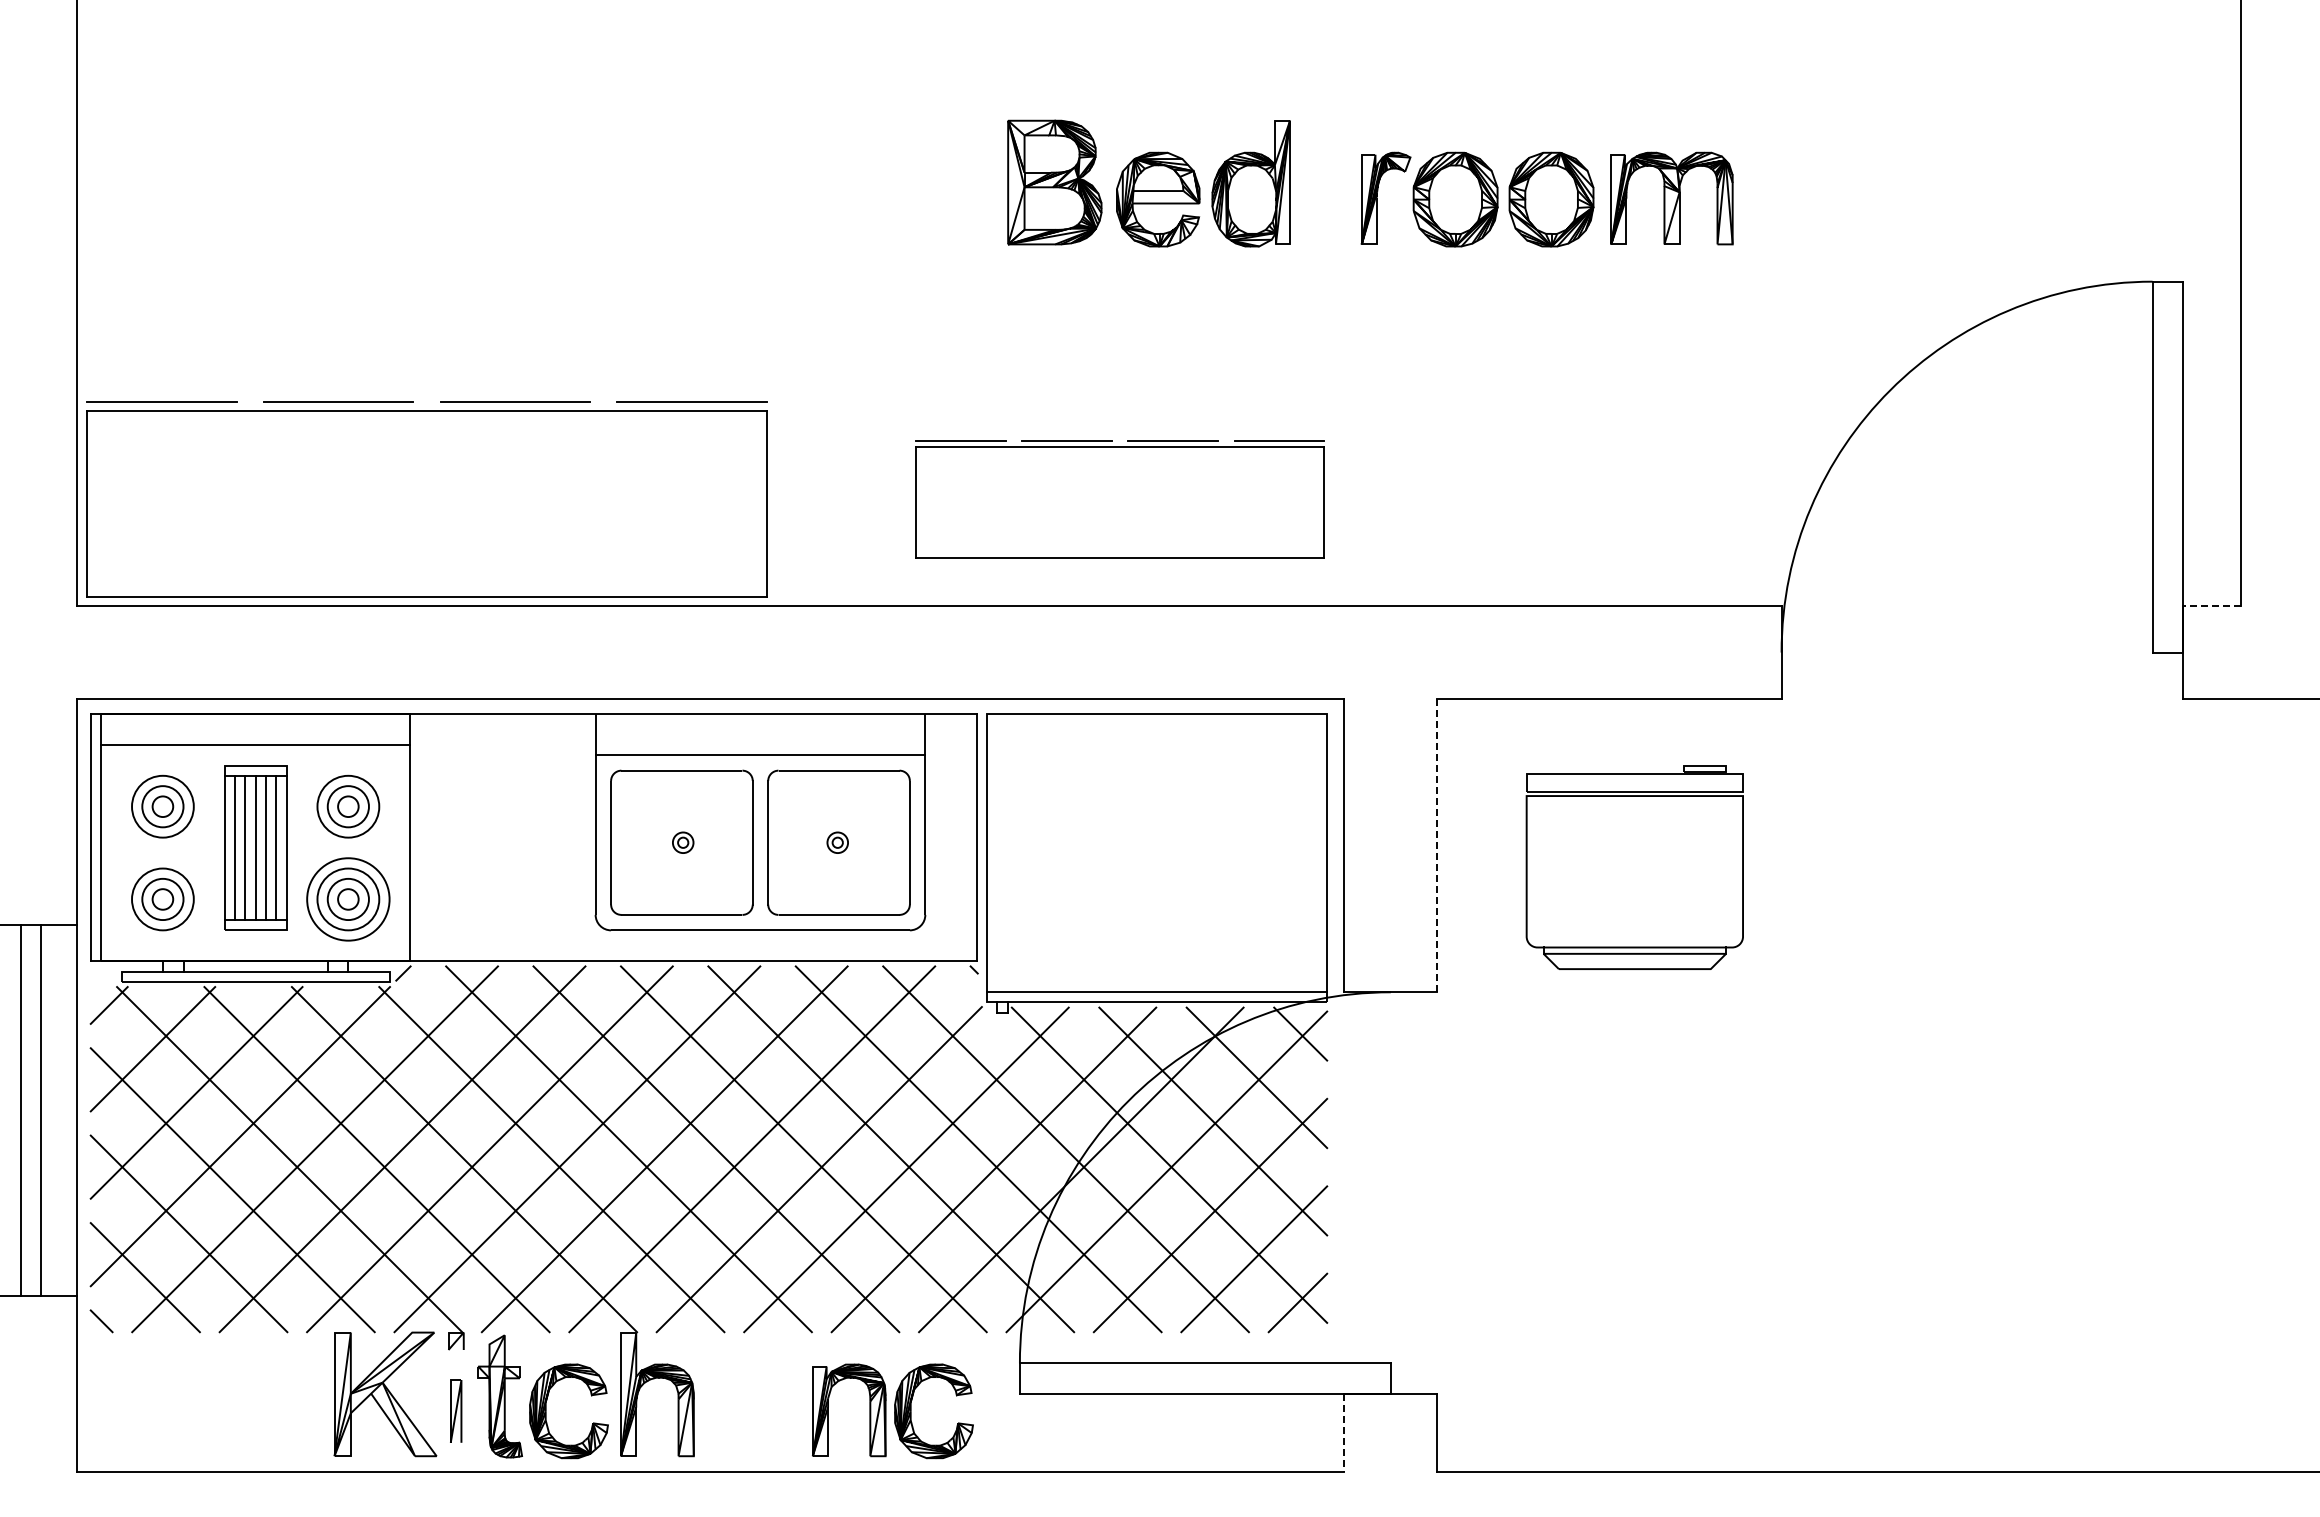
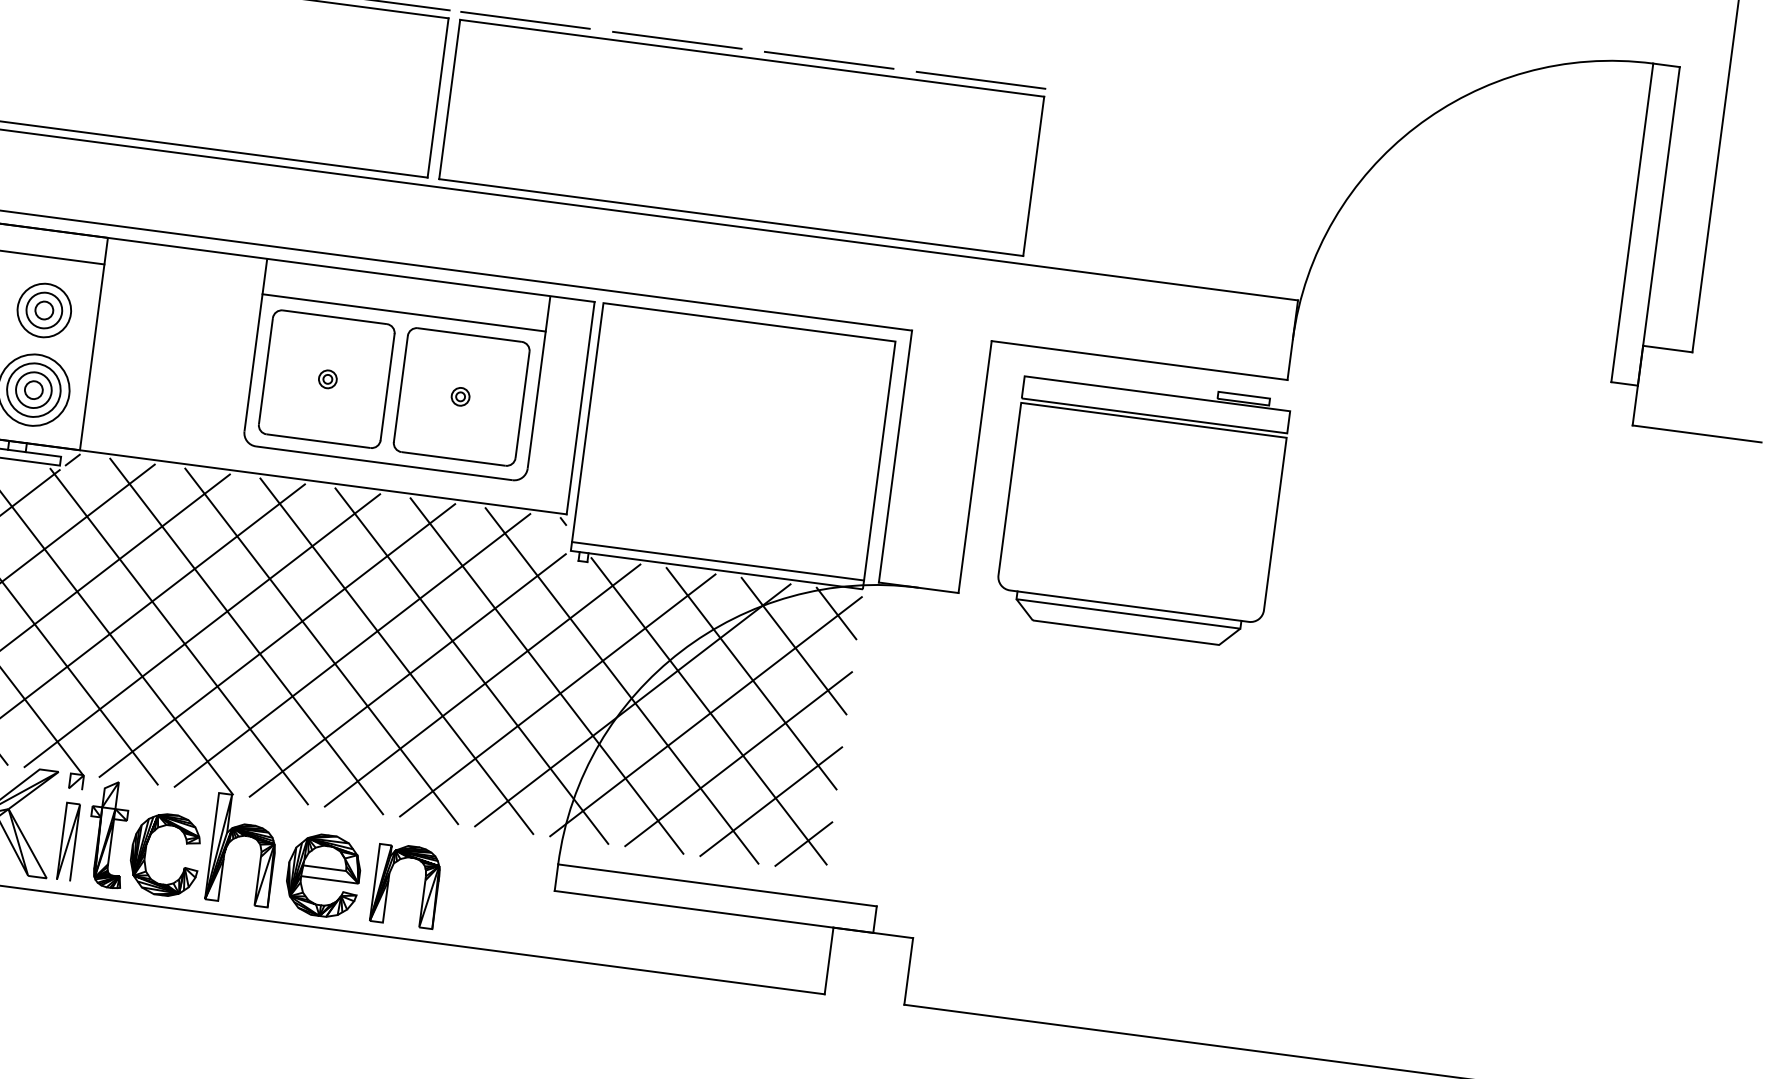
part: (1119, 499) -> (741, 133), size x1.67
line: (2212, 606) -> (1668, 349), dashed -> solid
line: (1437, 845) -> (975, 466), dashed -> solid
part: (1634, 867) -> (1142, 508), size x1.43
part: (455, 1411) -> (67, 842), size x1.43
part: (752, 1411) -> (323, 875), added
part: (911, 1411) -> (459, 893), removed
line: (1344, 1432) -> (829, 960), dashed -> solid

